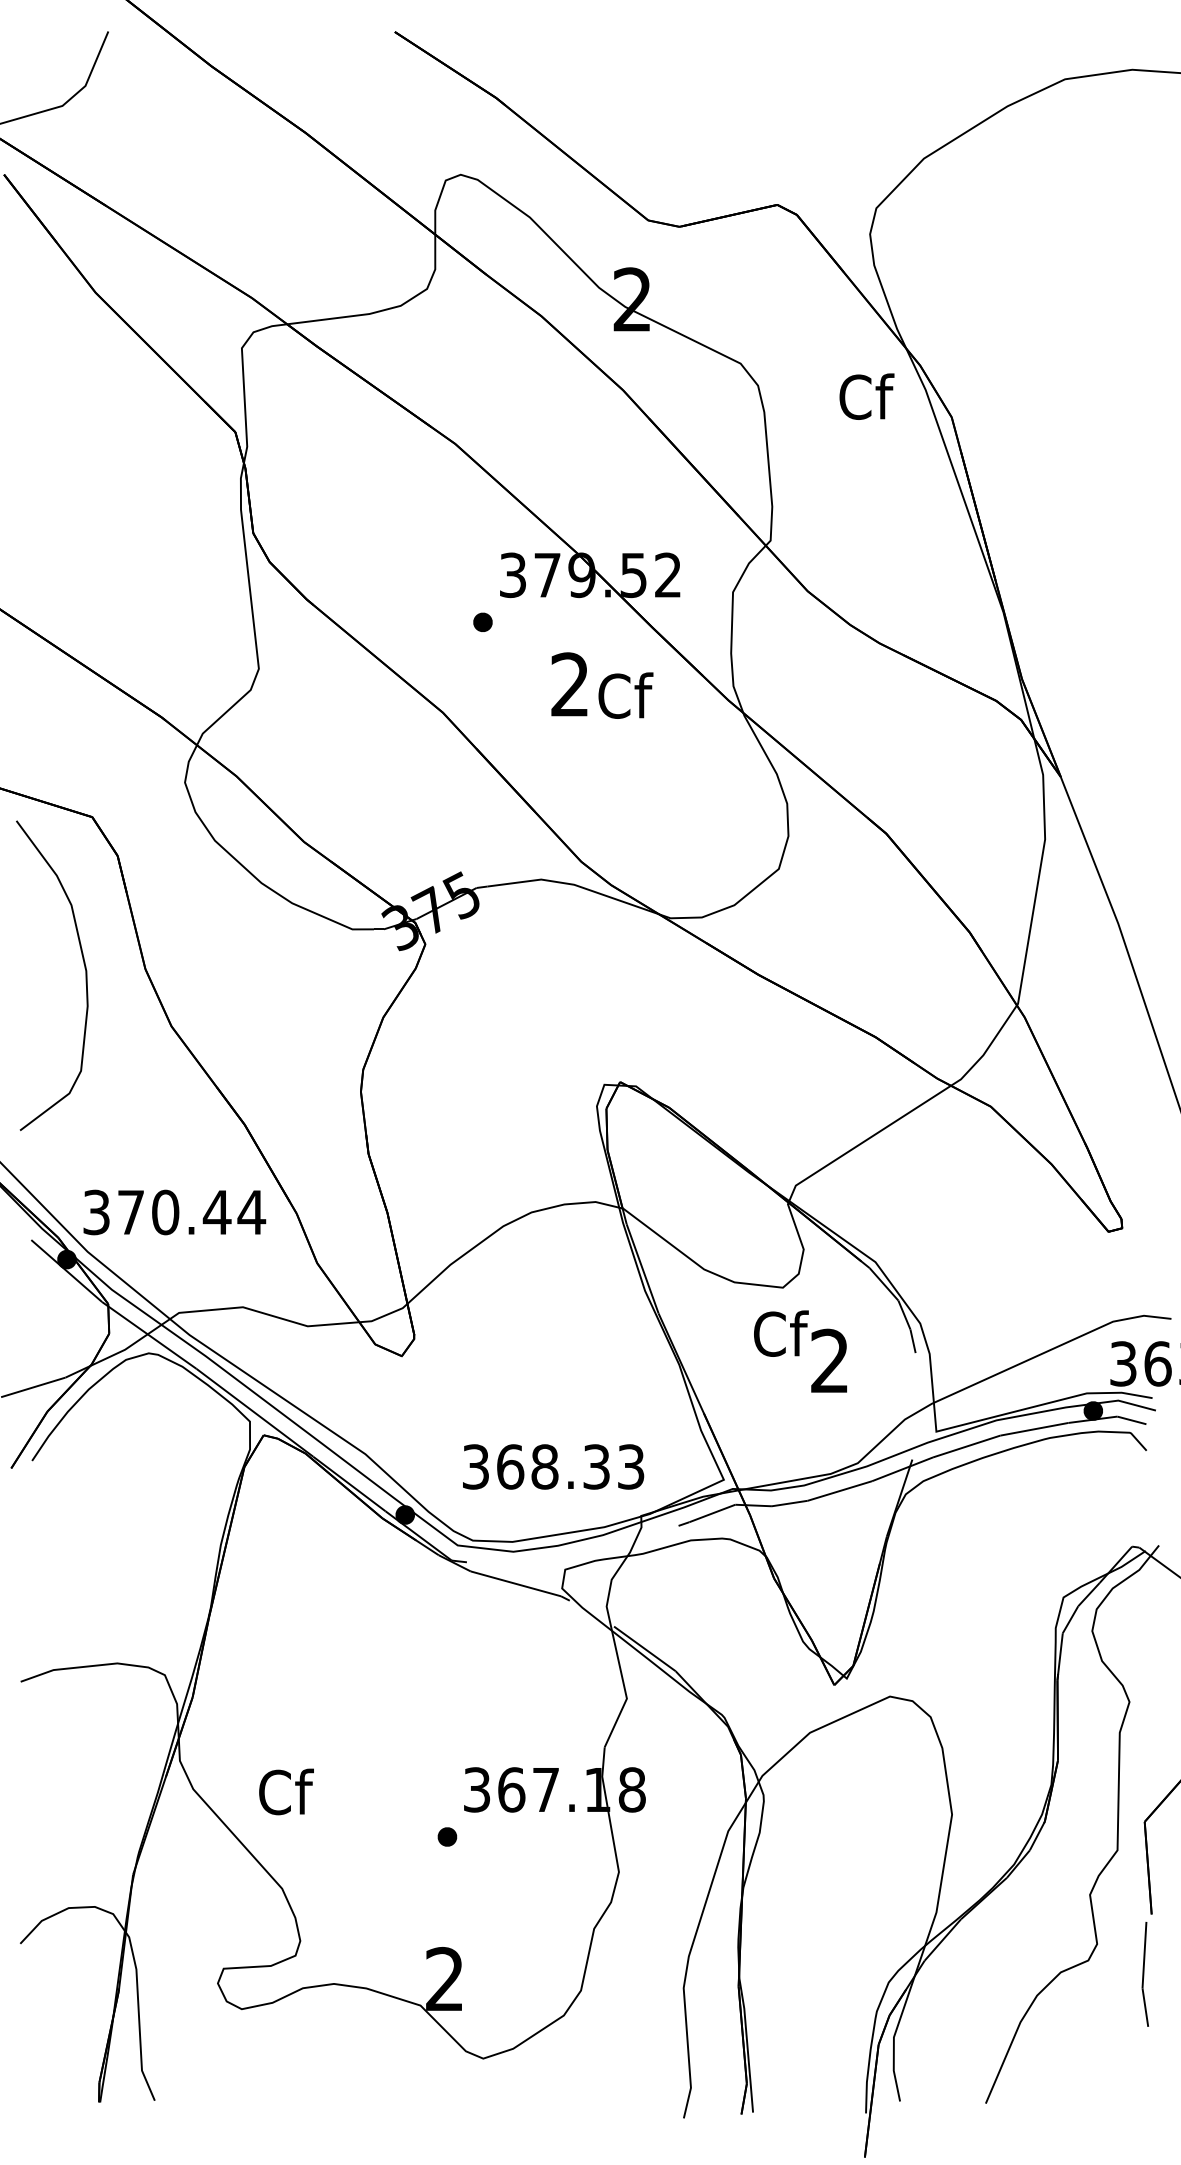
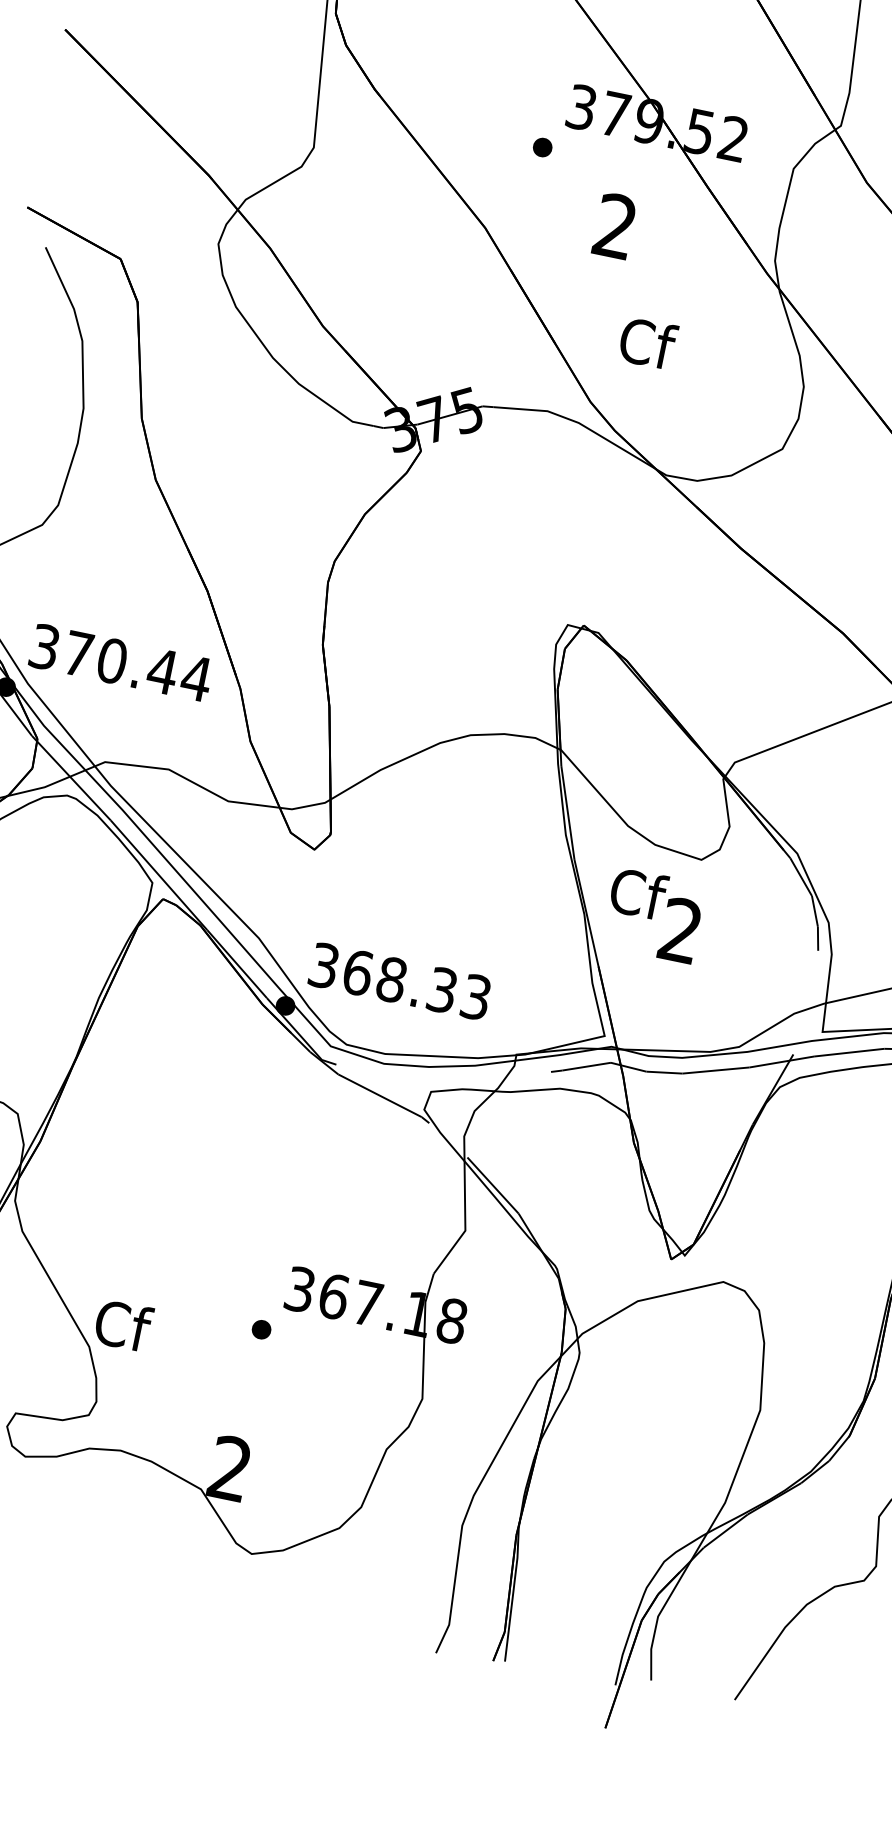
text: (625, 695) -> (647, 343), moved
text: (800, 1351) -> (653, 915), moved
text: (553, 1466) -> (400, 981), moved
text: (286, 1791) -> (123, 1325), moved

